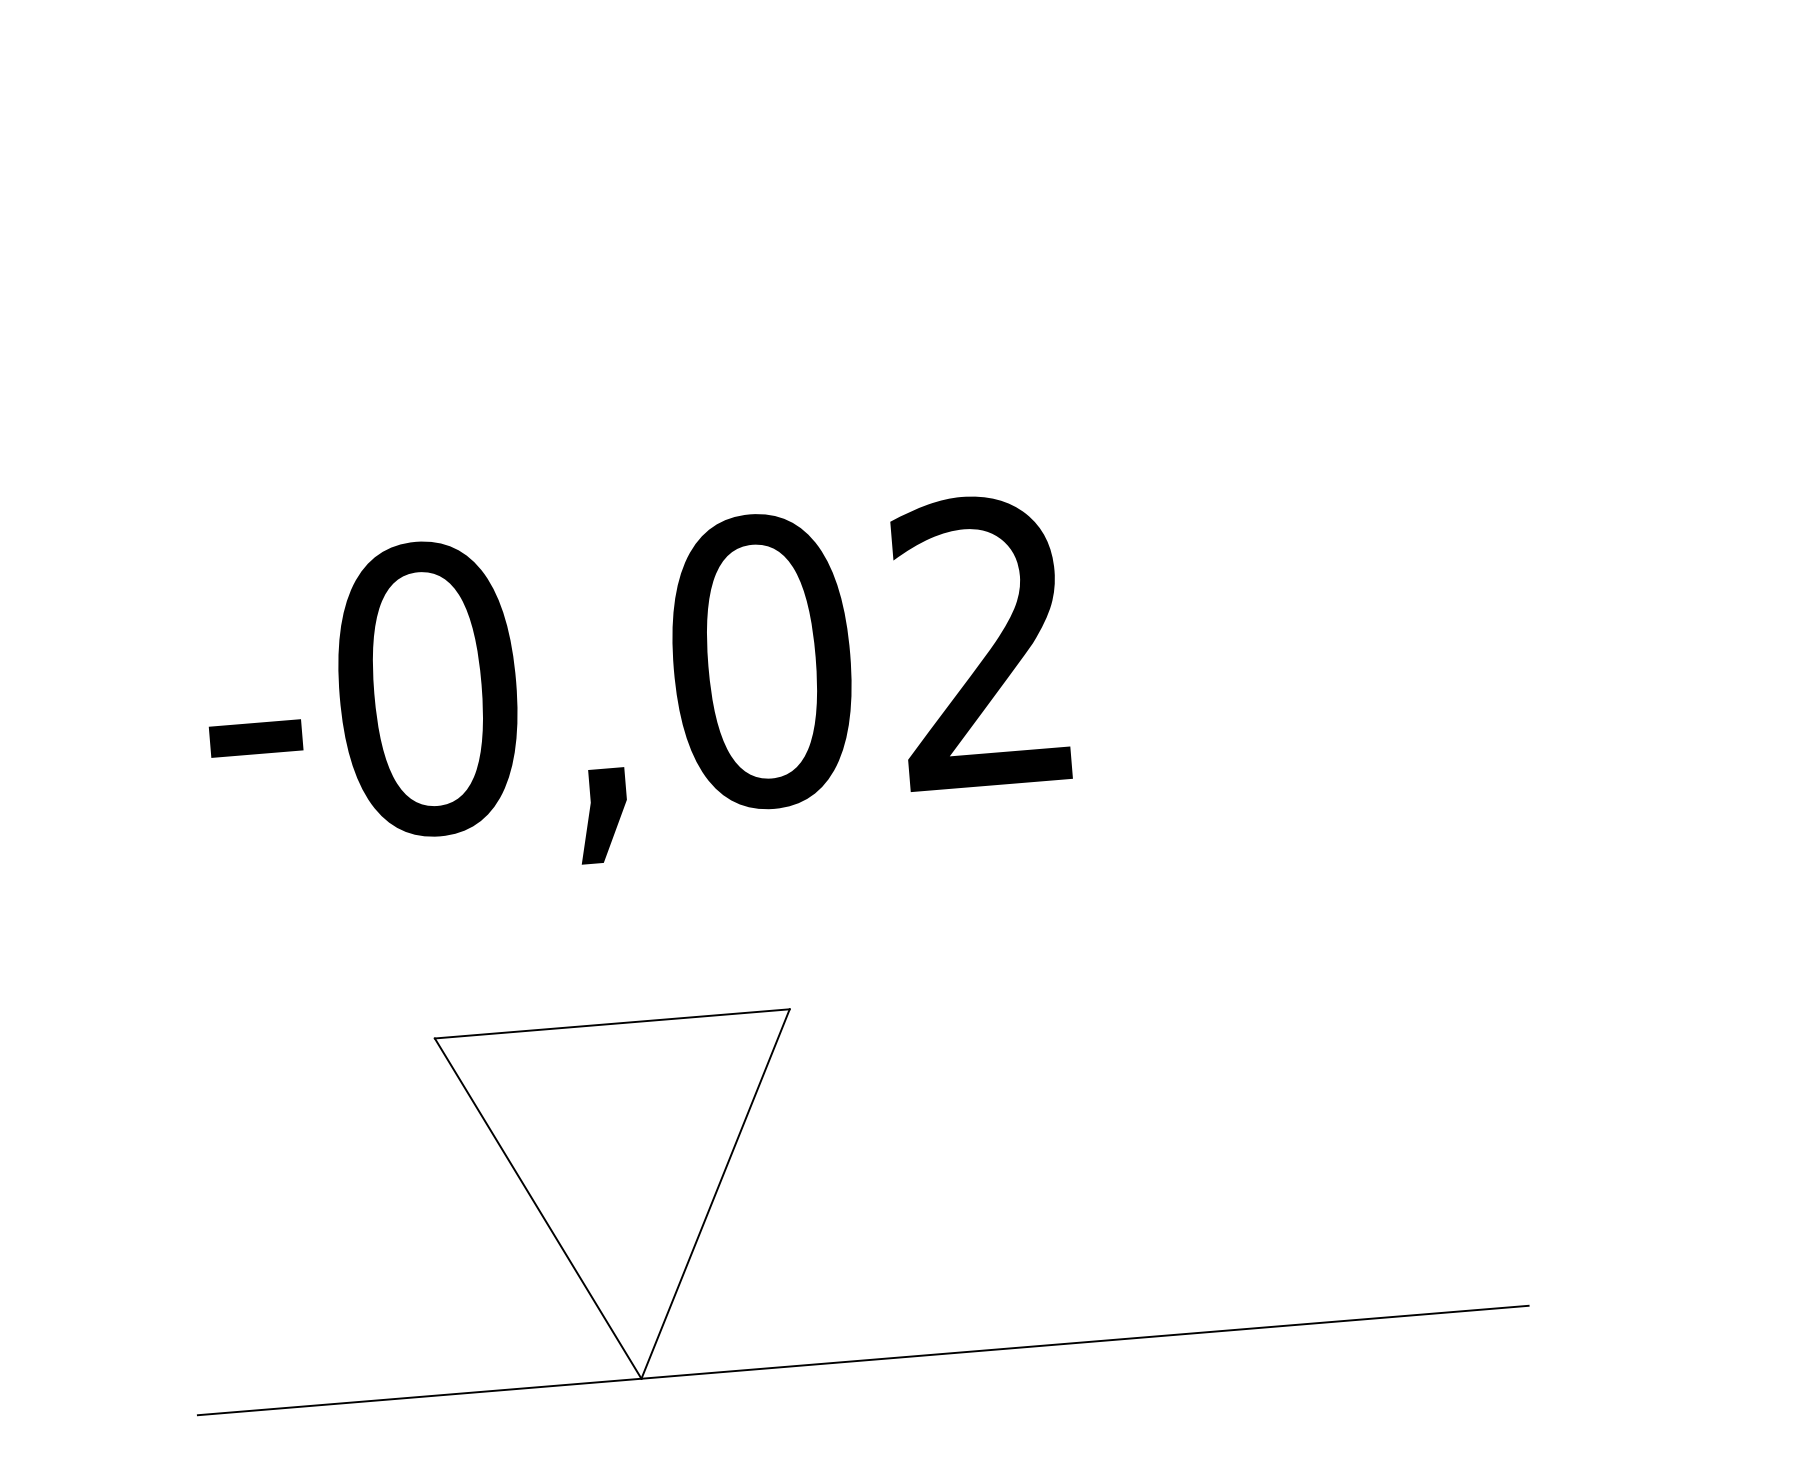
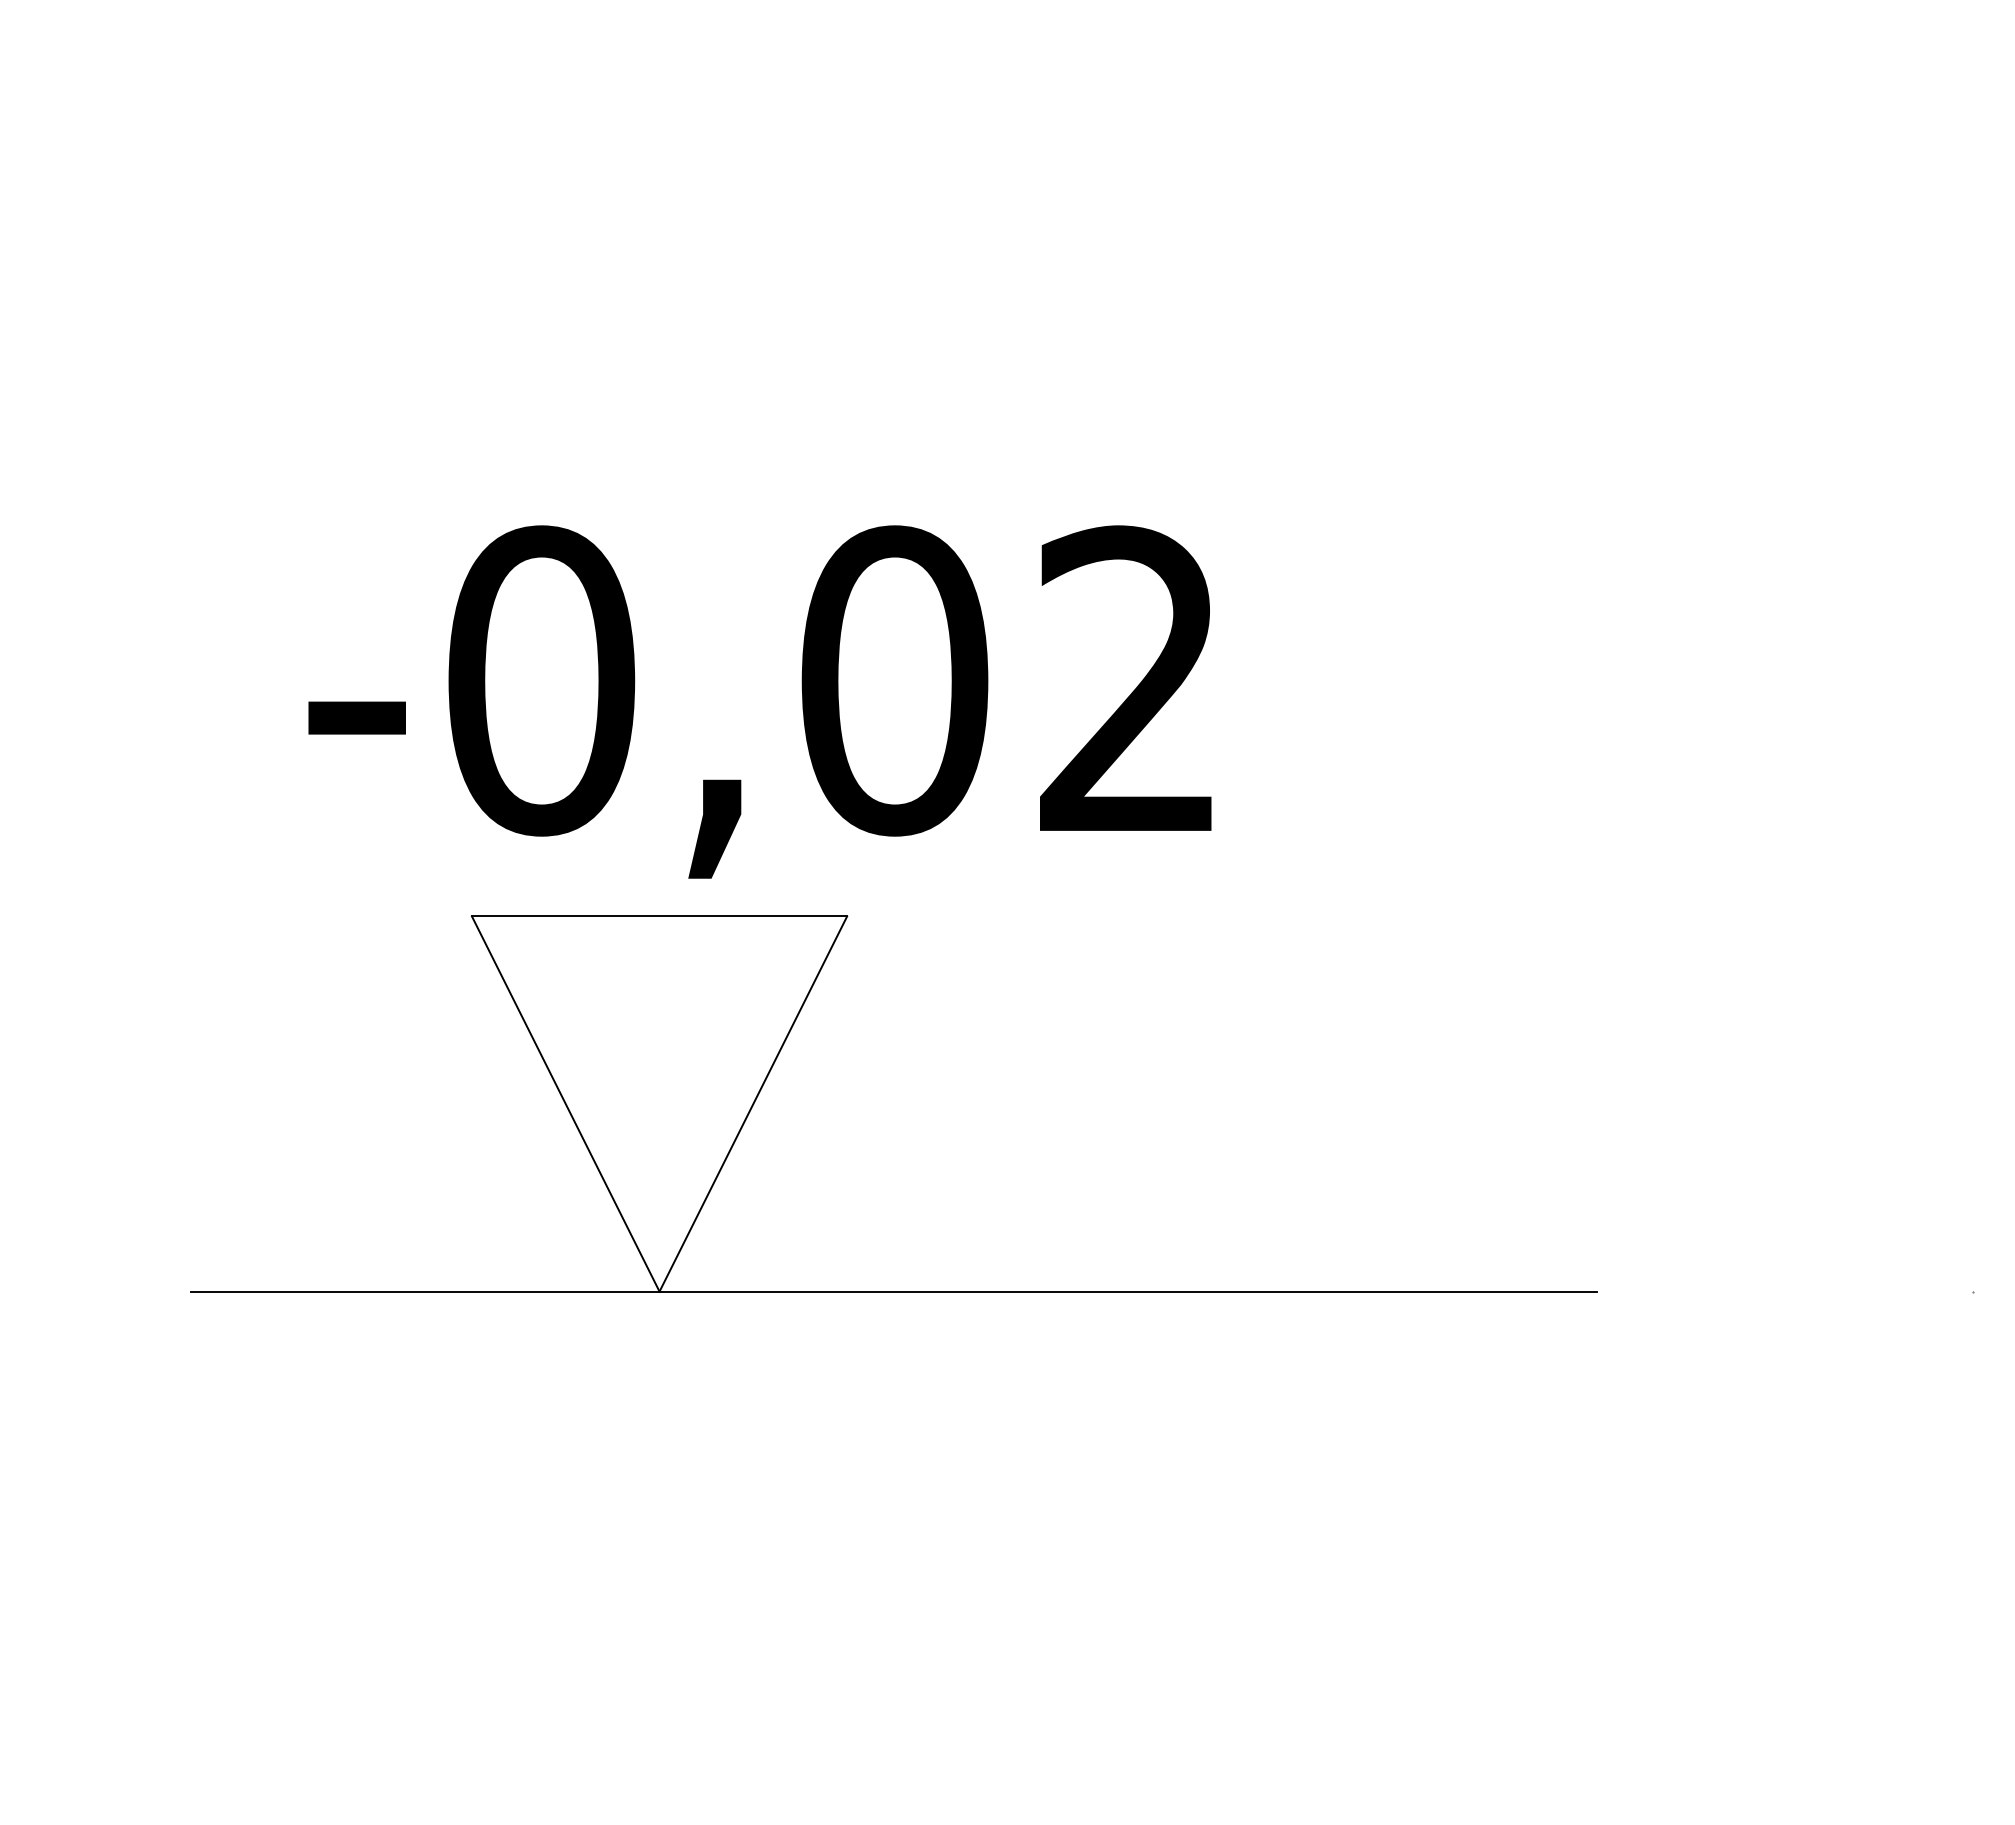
text: (635, 691) -> (759, 701), moved

